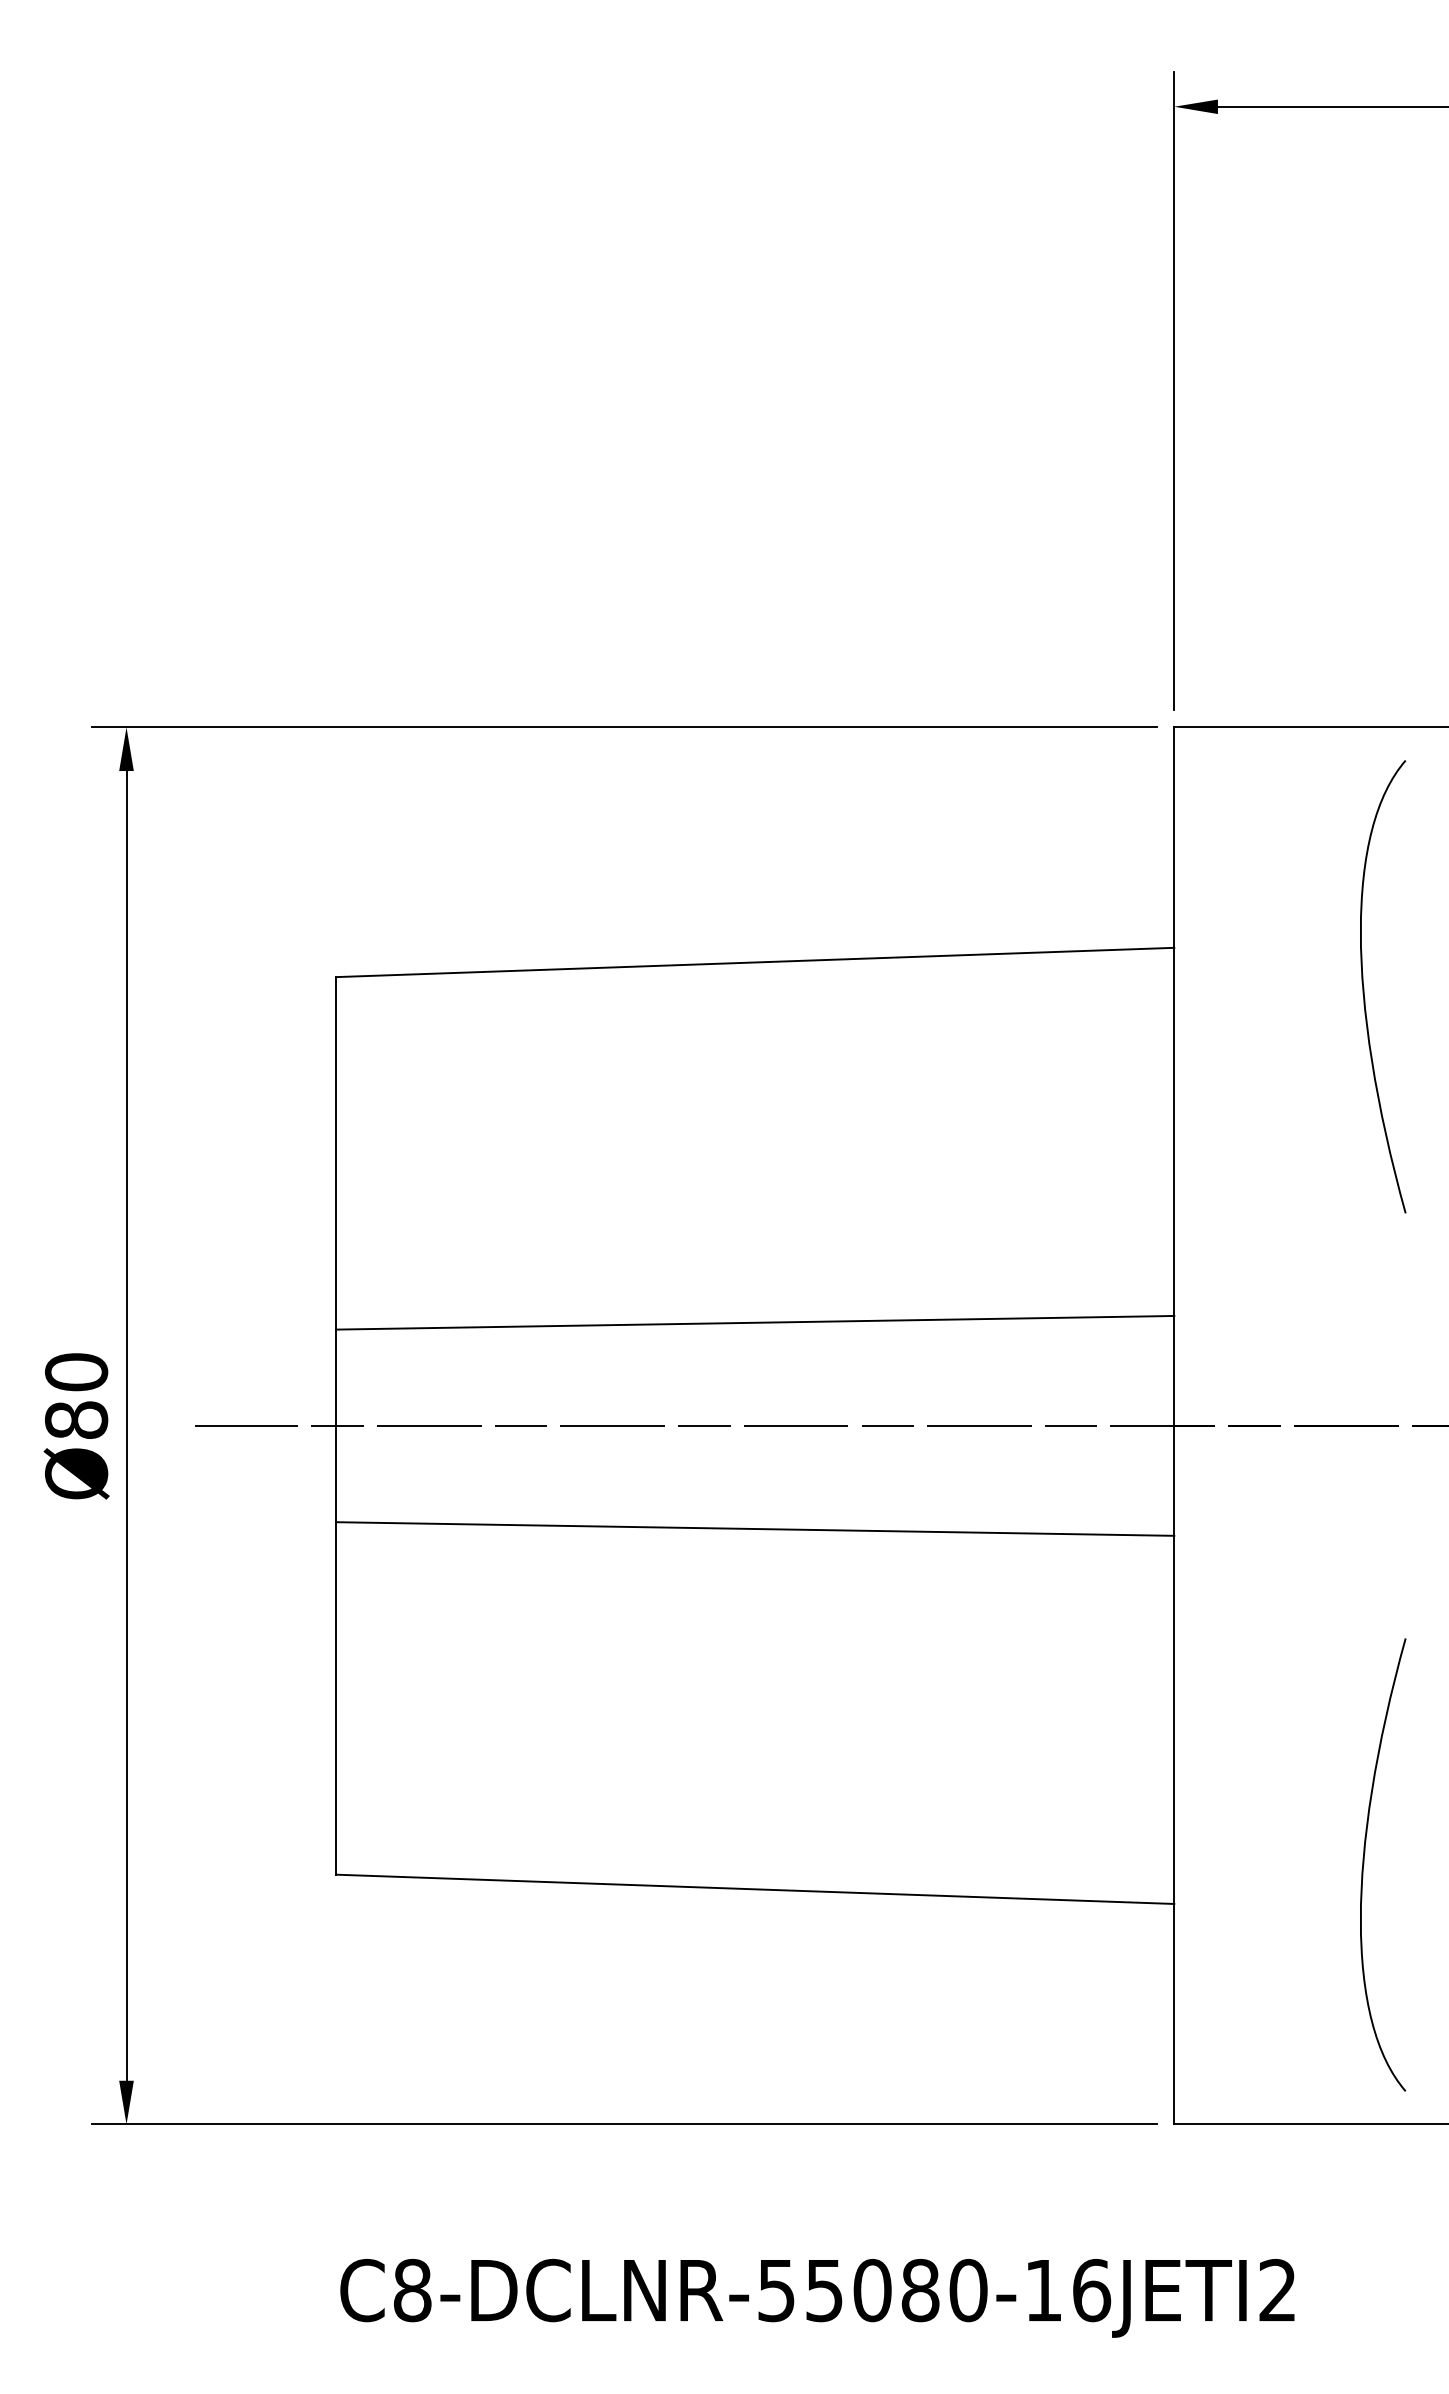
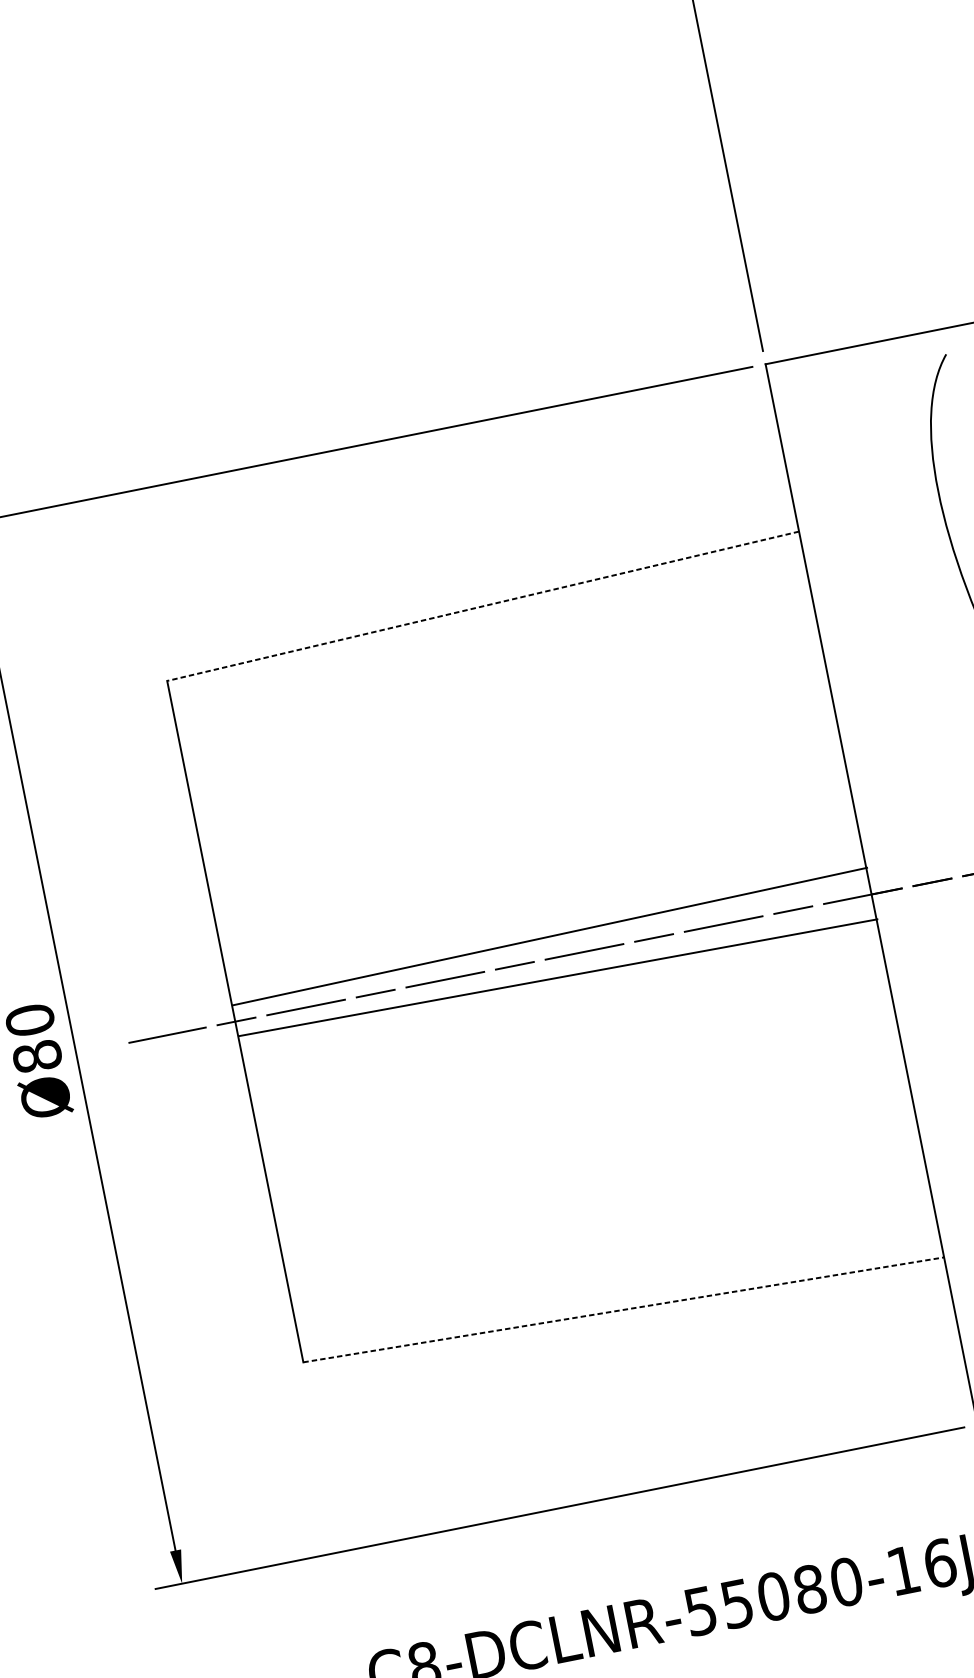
line: (754, 962) -> (482, 606), solid -> dashed
line: (755, 1322) -> (550, 936), moved
line: (755, 1528) -> (558, 977), moved
line: (755, 1889) -> (624, 1309), solid -> dashed

